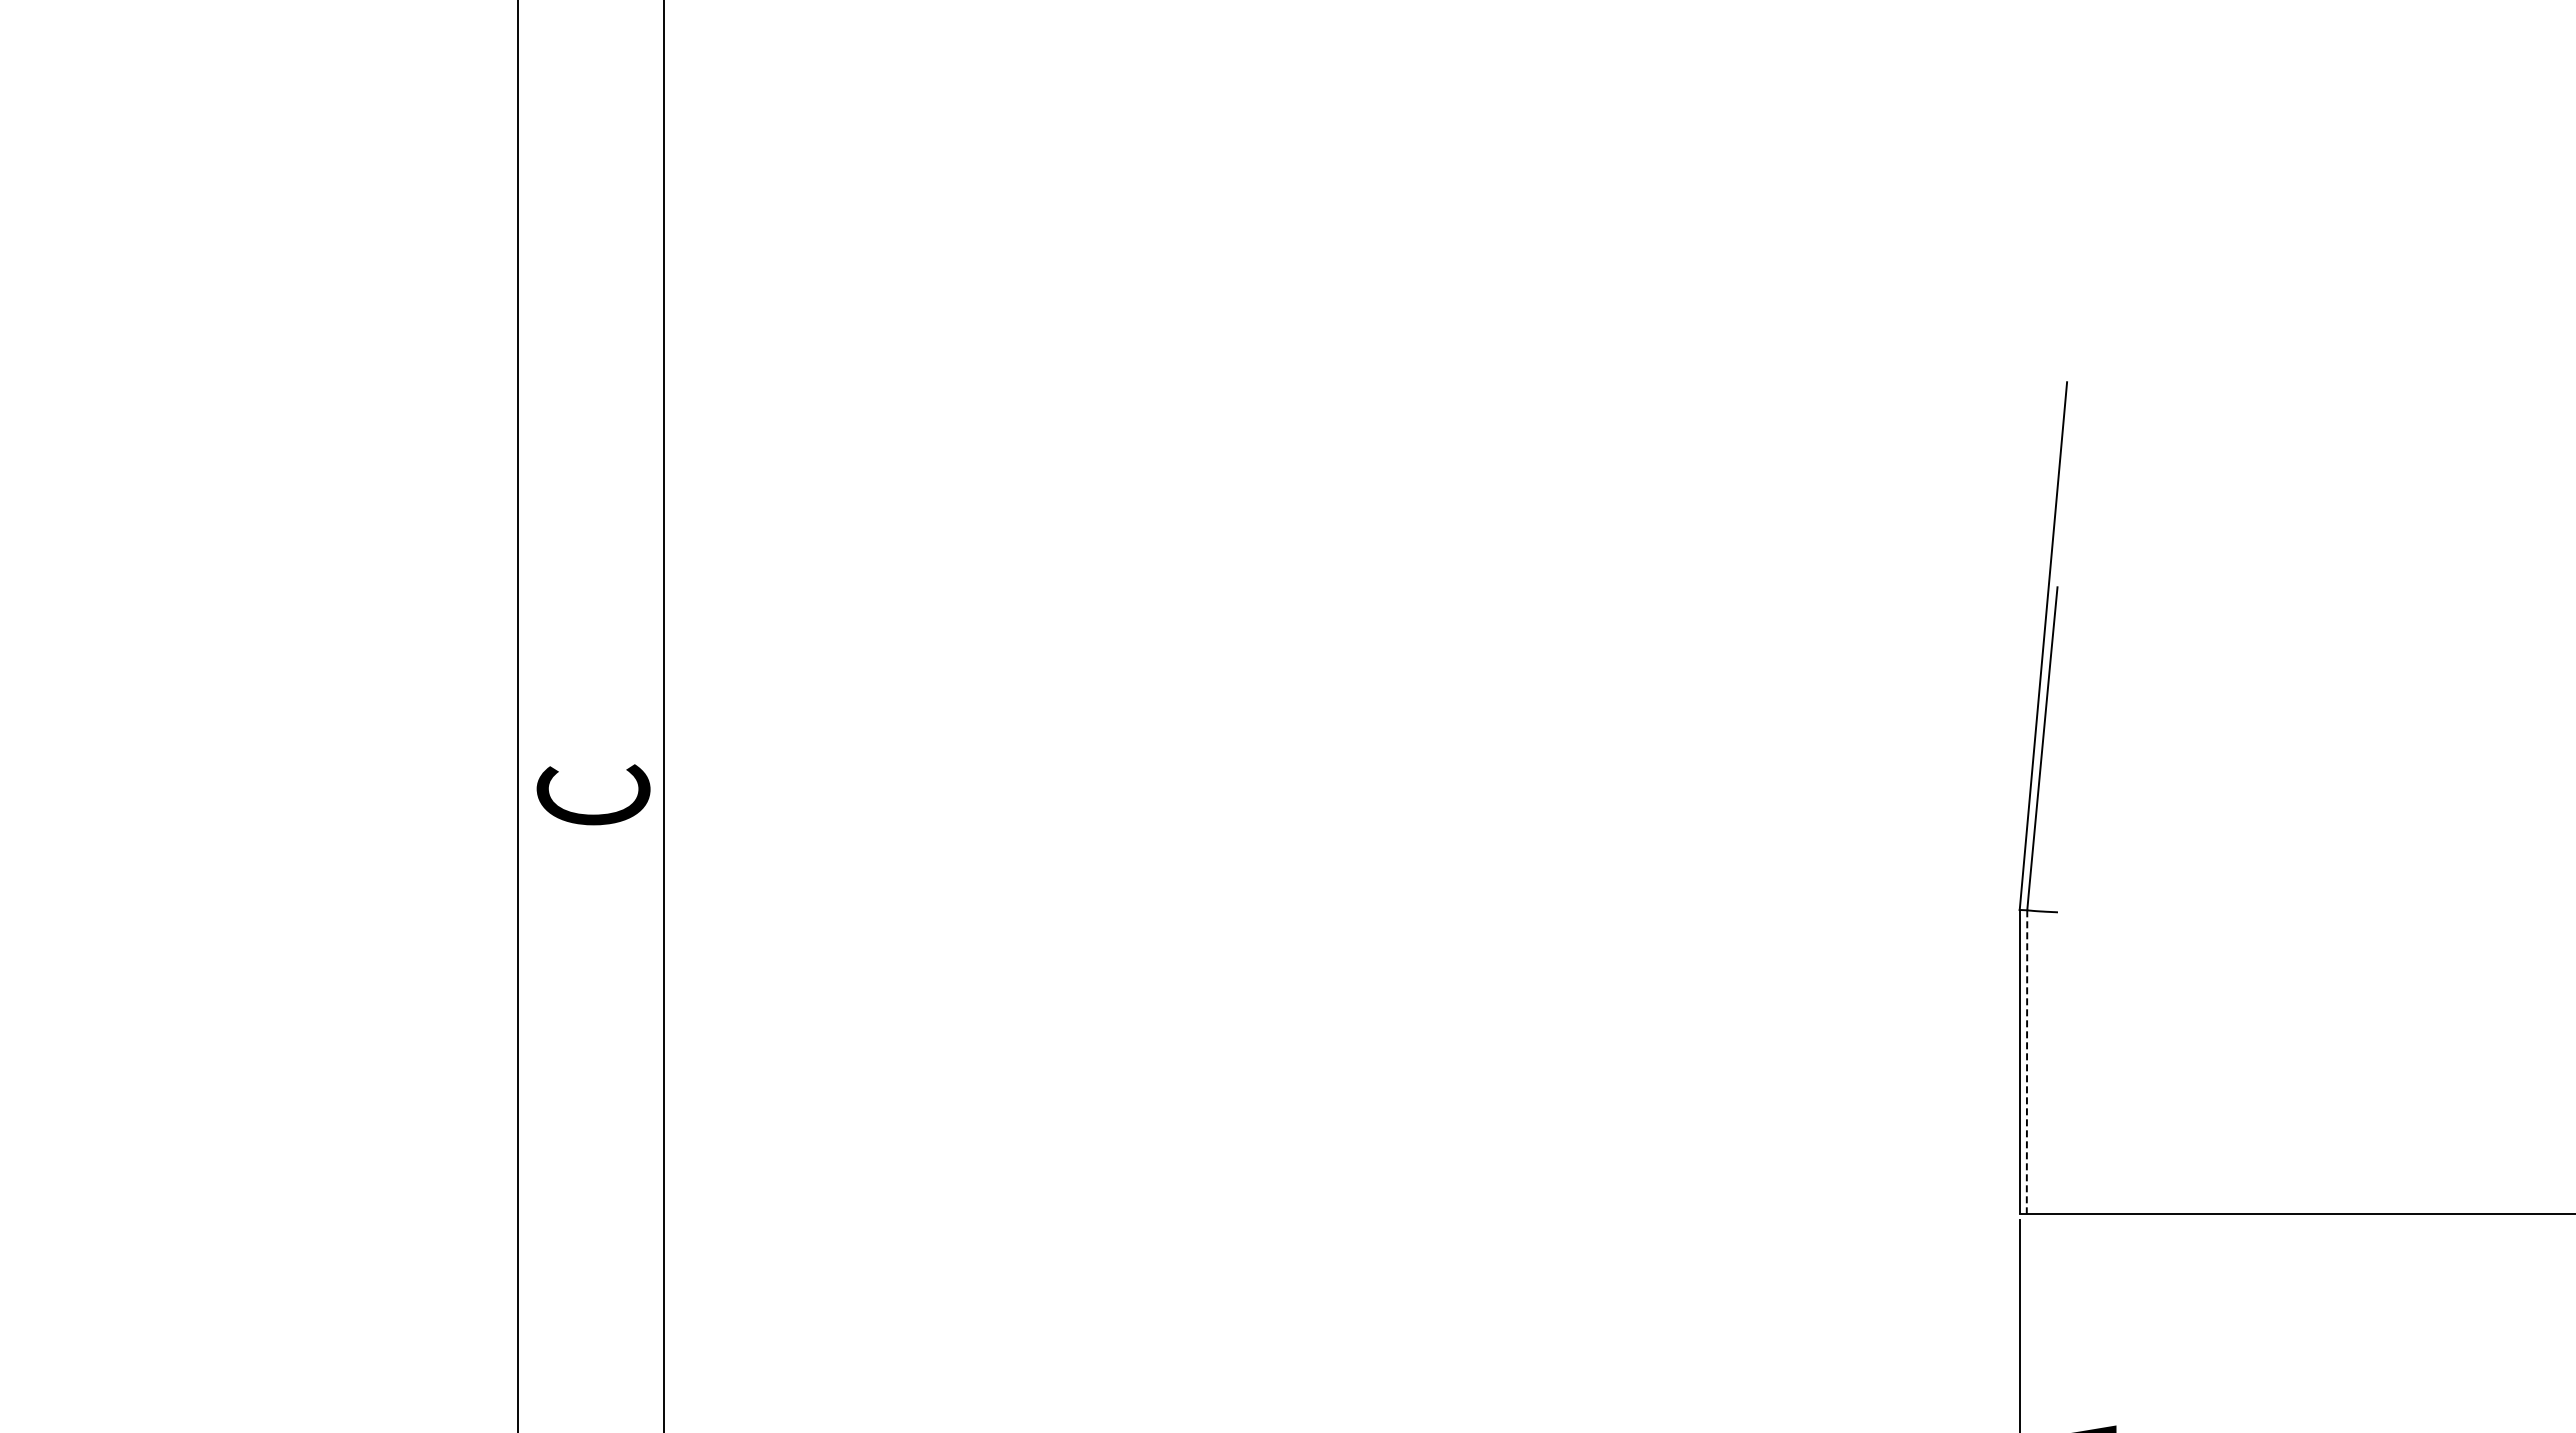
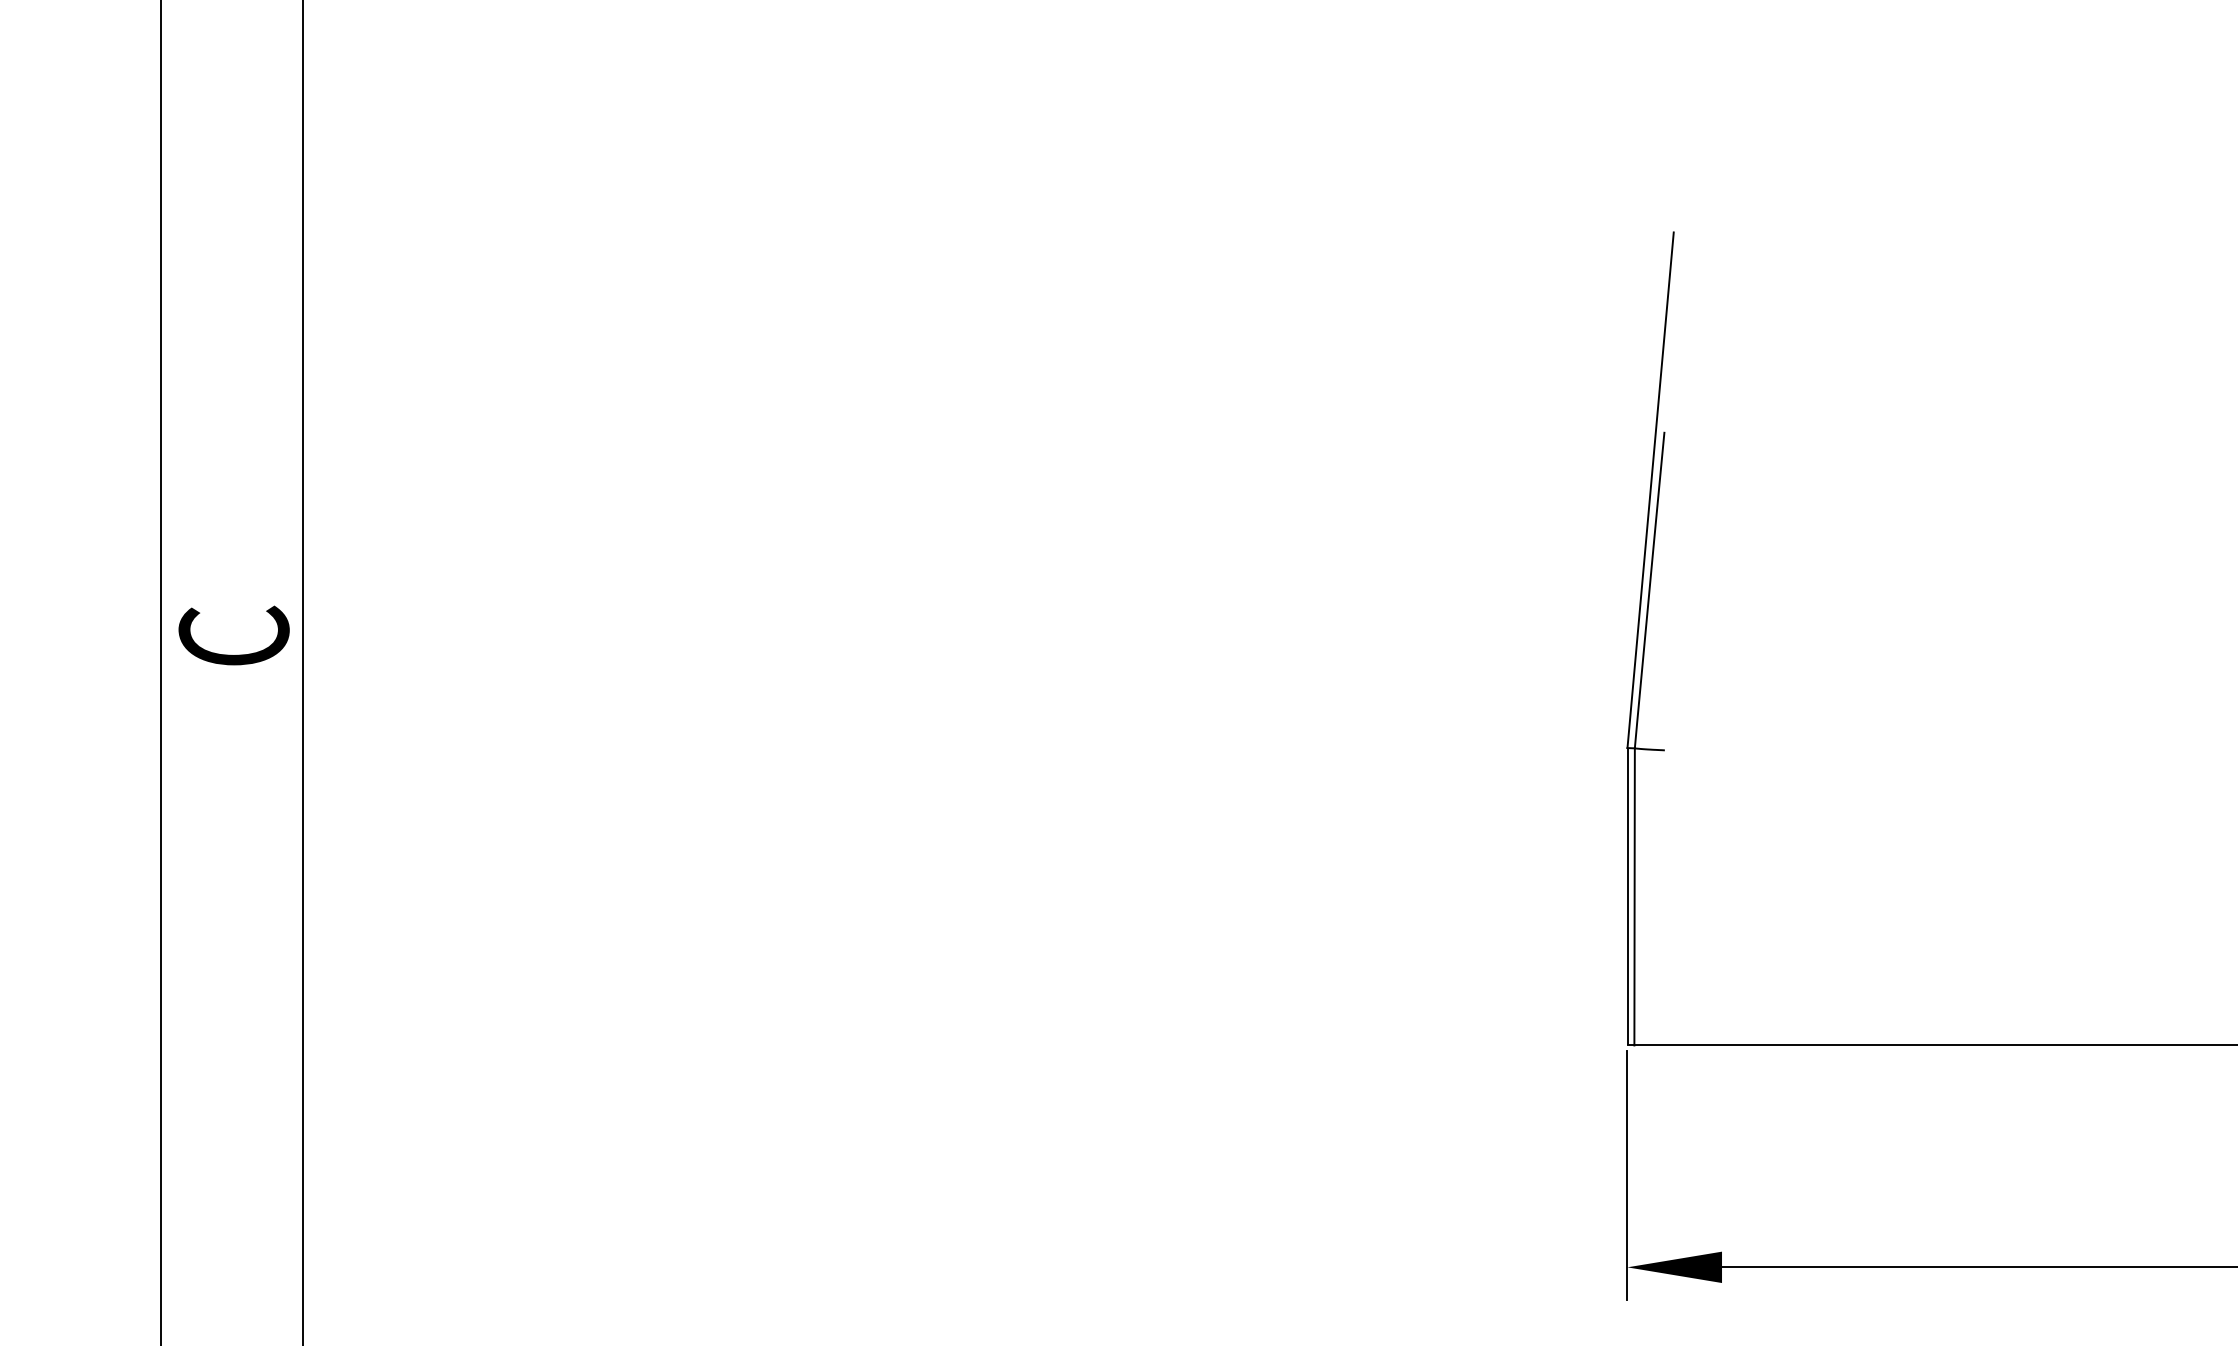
line: (2027, 1062) -> (1635, 897), dashed -> solid

